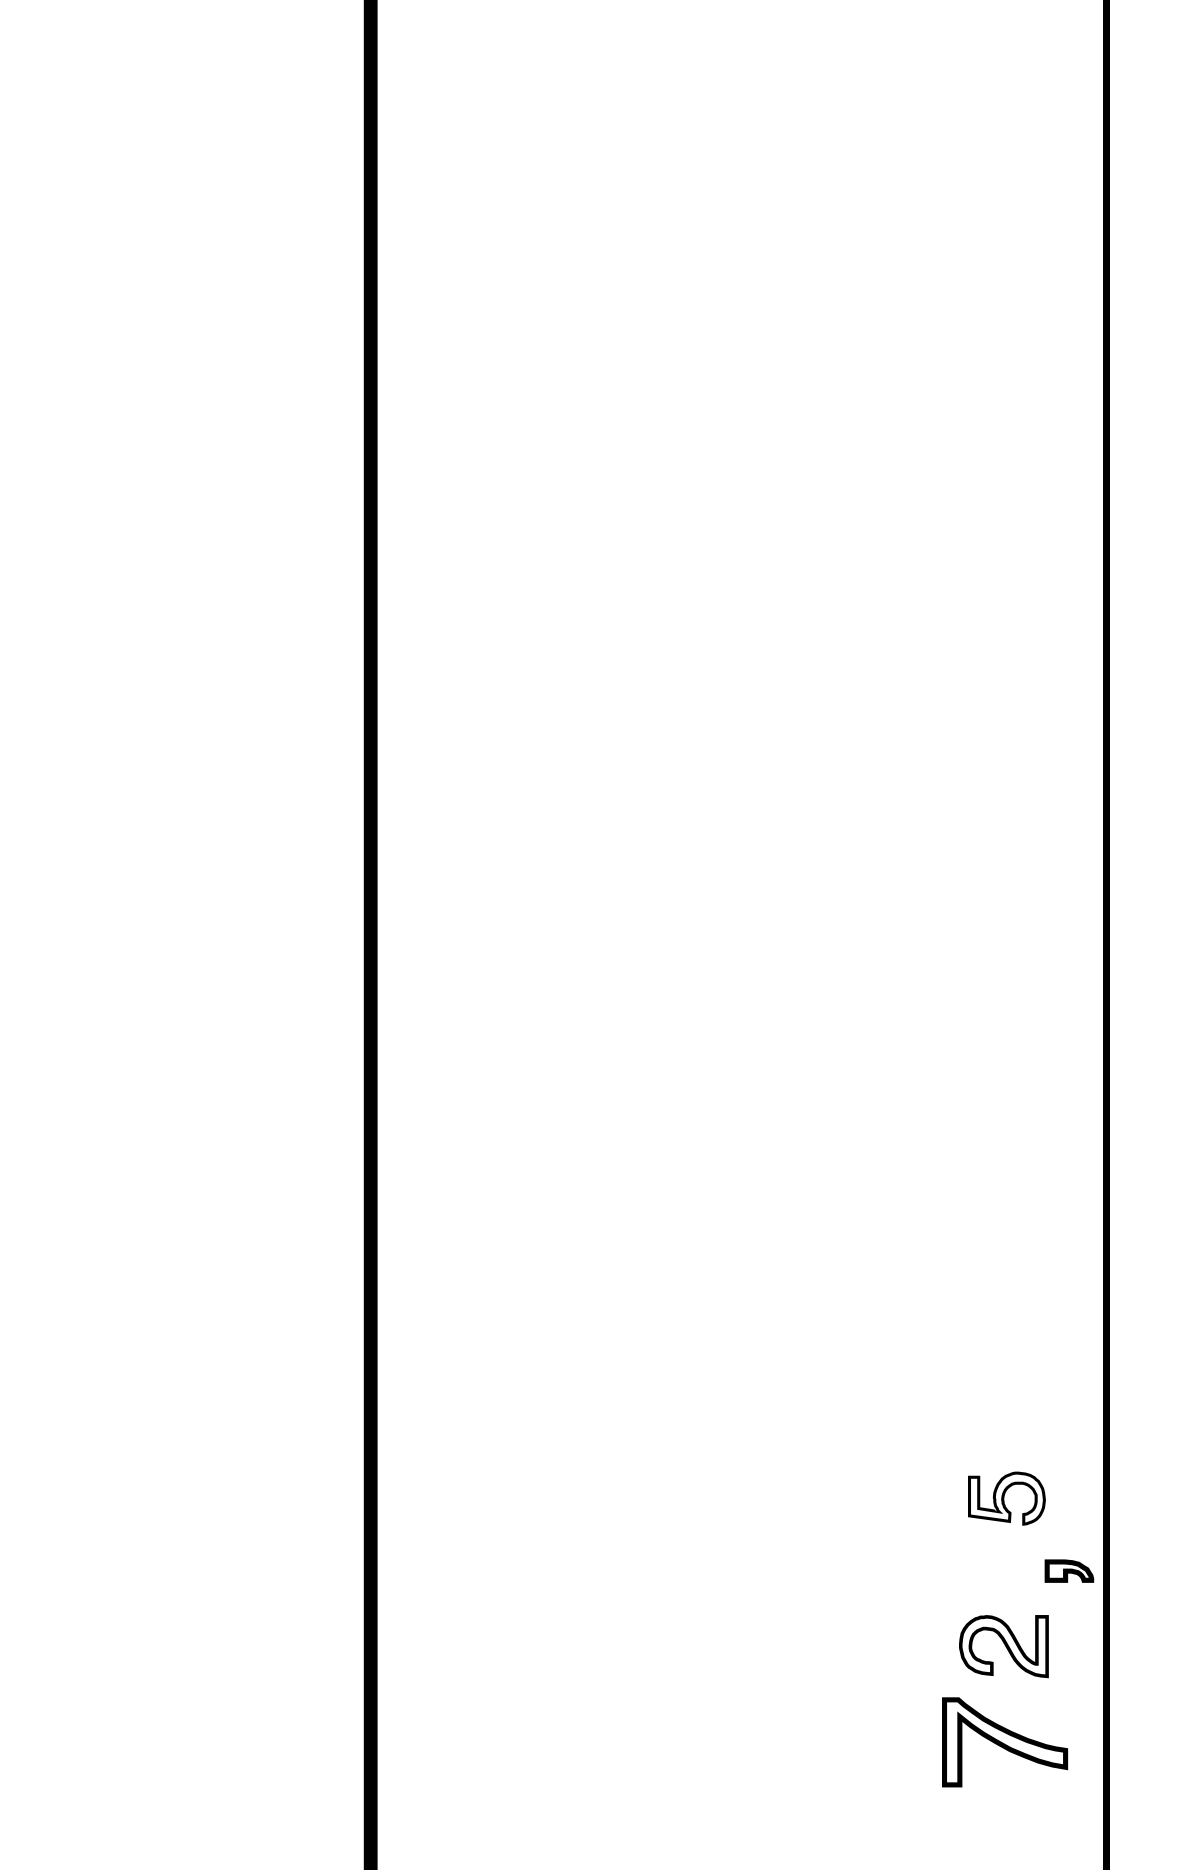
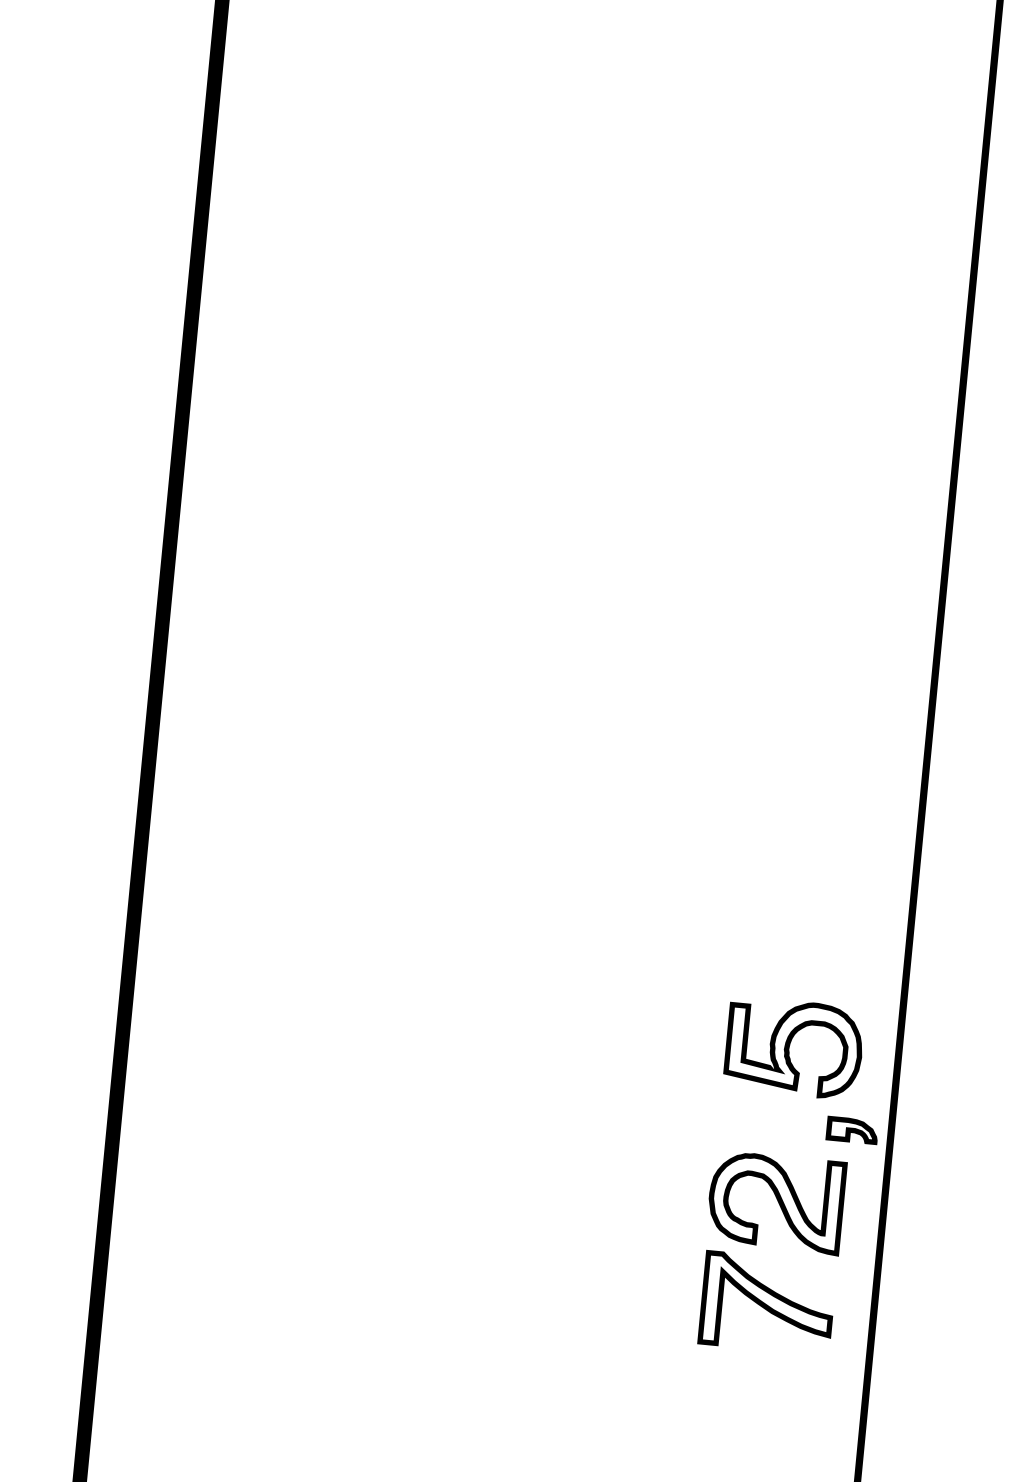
part: (1006, 1498) -> (793, 1047), size x1.67
part: (1003, 1646) -> (775, 1202), size x1.43

